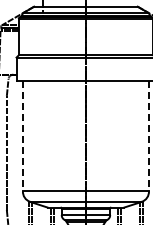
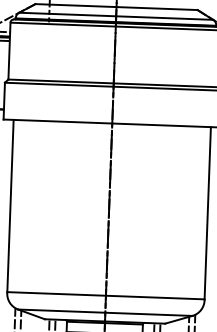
line: (22, 136) -> (9, 206), dashed -> solid
line: (148, 136) -> (206, 213), dashed -> solid

